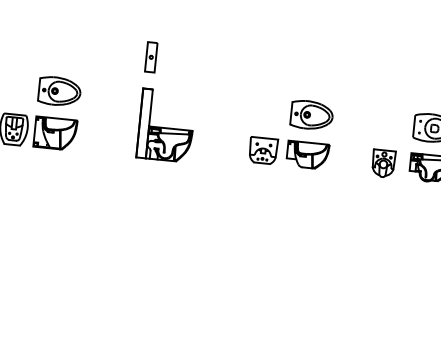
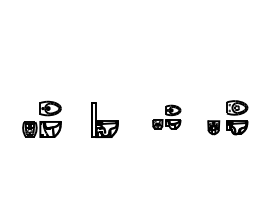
part: (150, 56) -> (93, 86), removed
part: (290, 131) -> (166, 116), size x0.7

